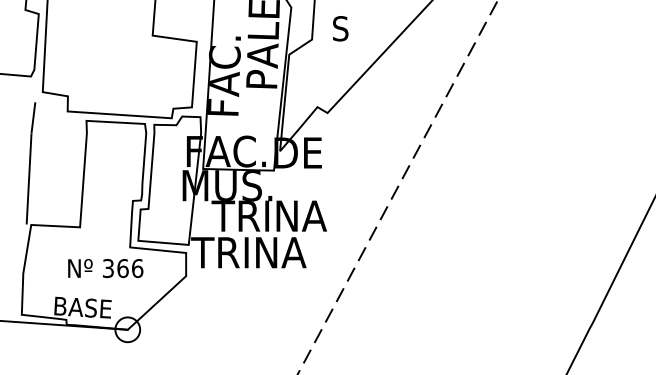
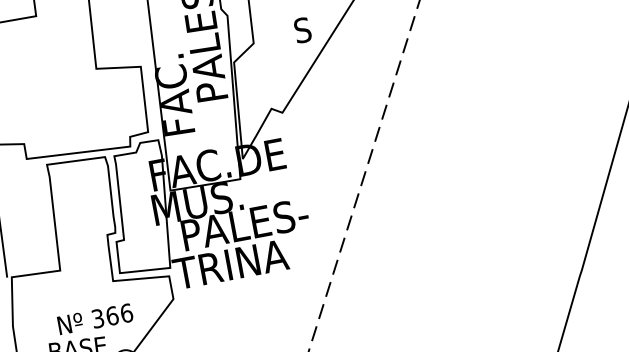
text: (340, 28) -> (302, 30), moved
text: (270, 216) -> (245, 224), TRINA -> PALES-
text: (105, 268) -> (95, 319), moved

